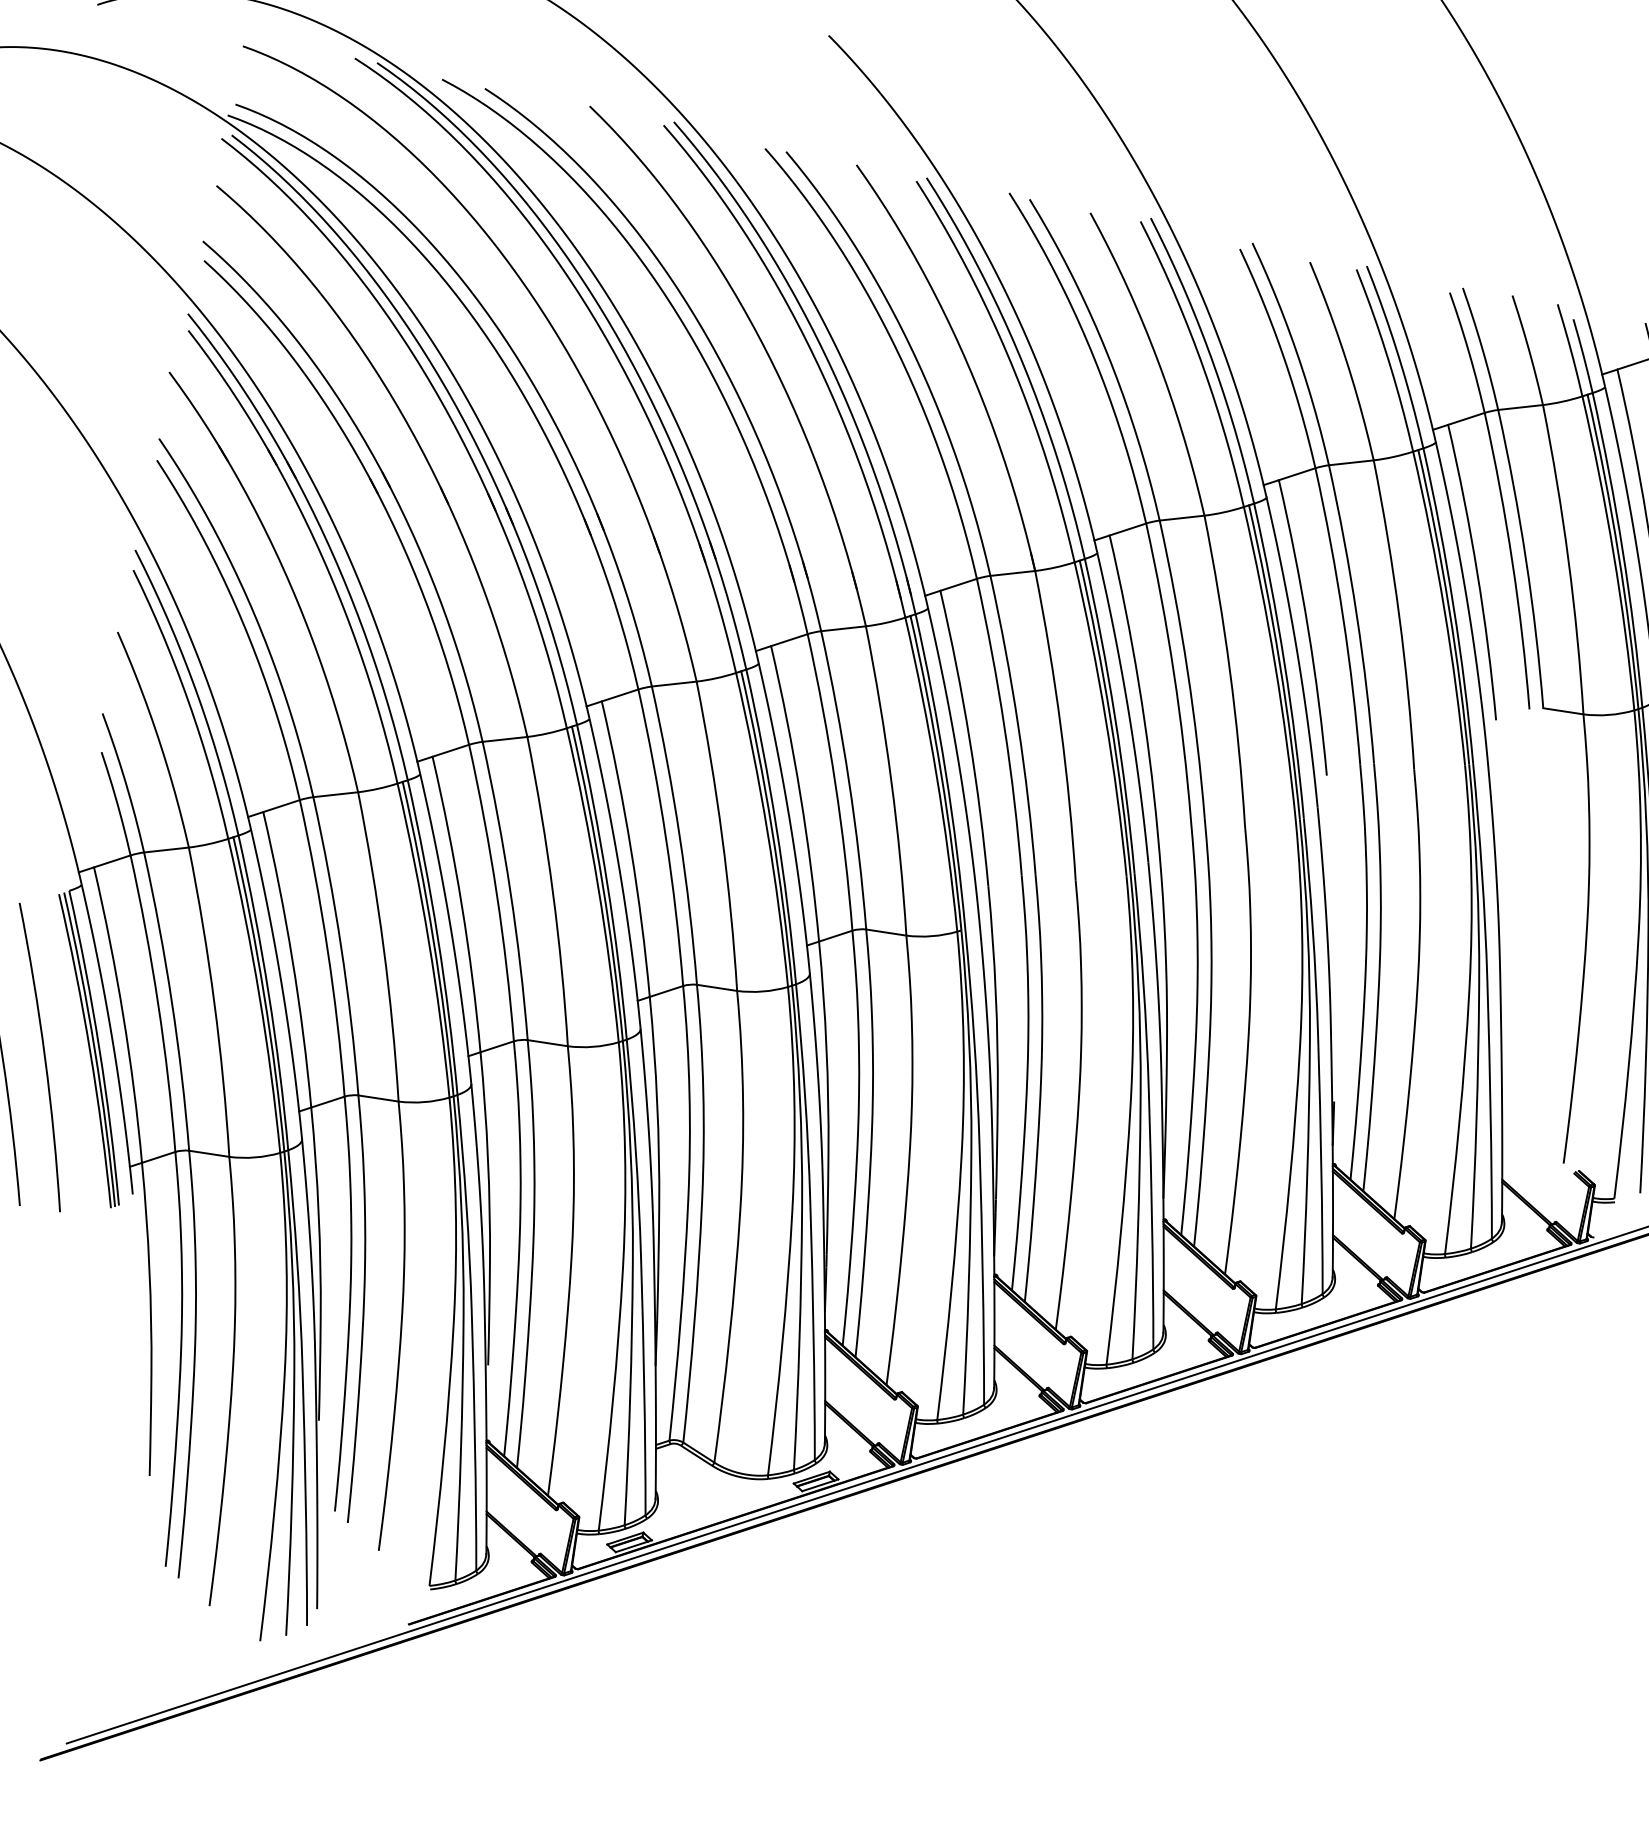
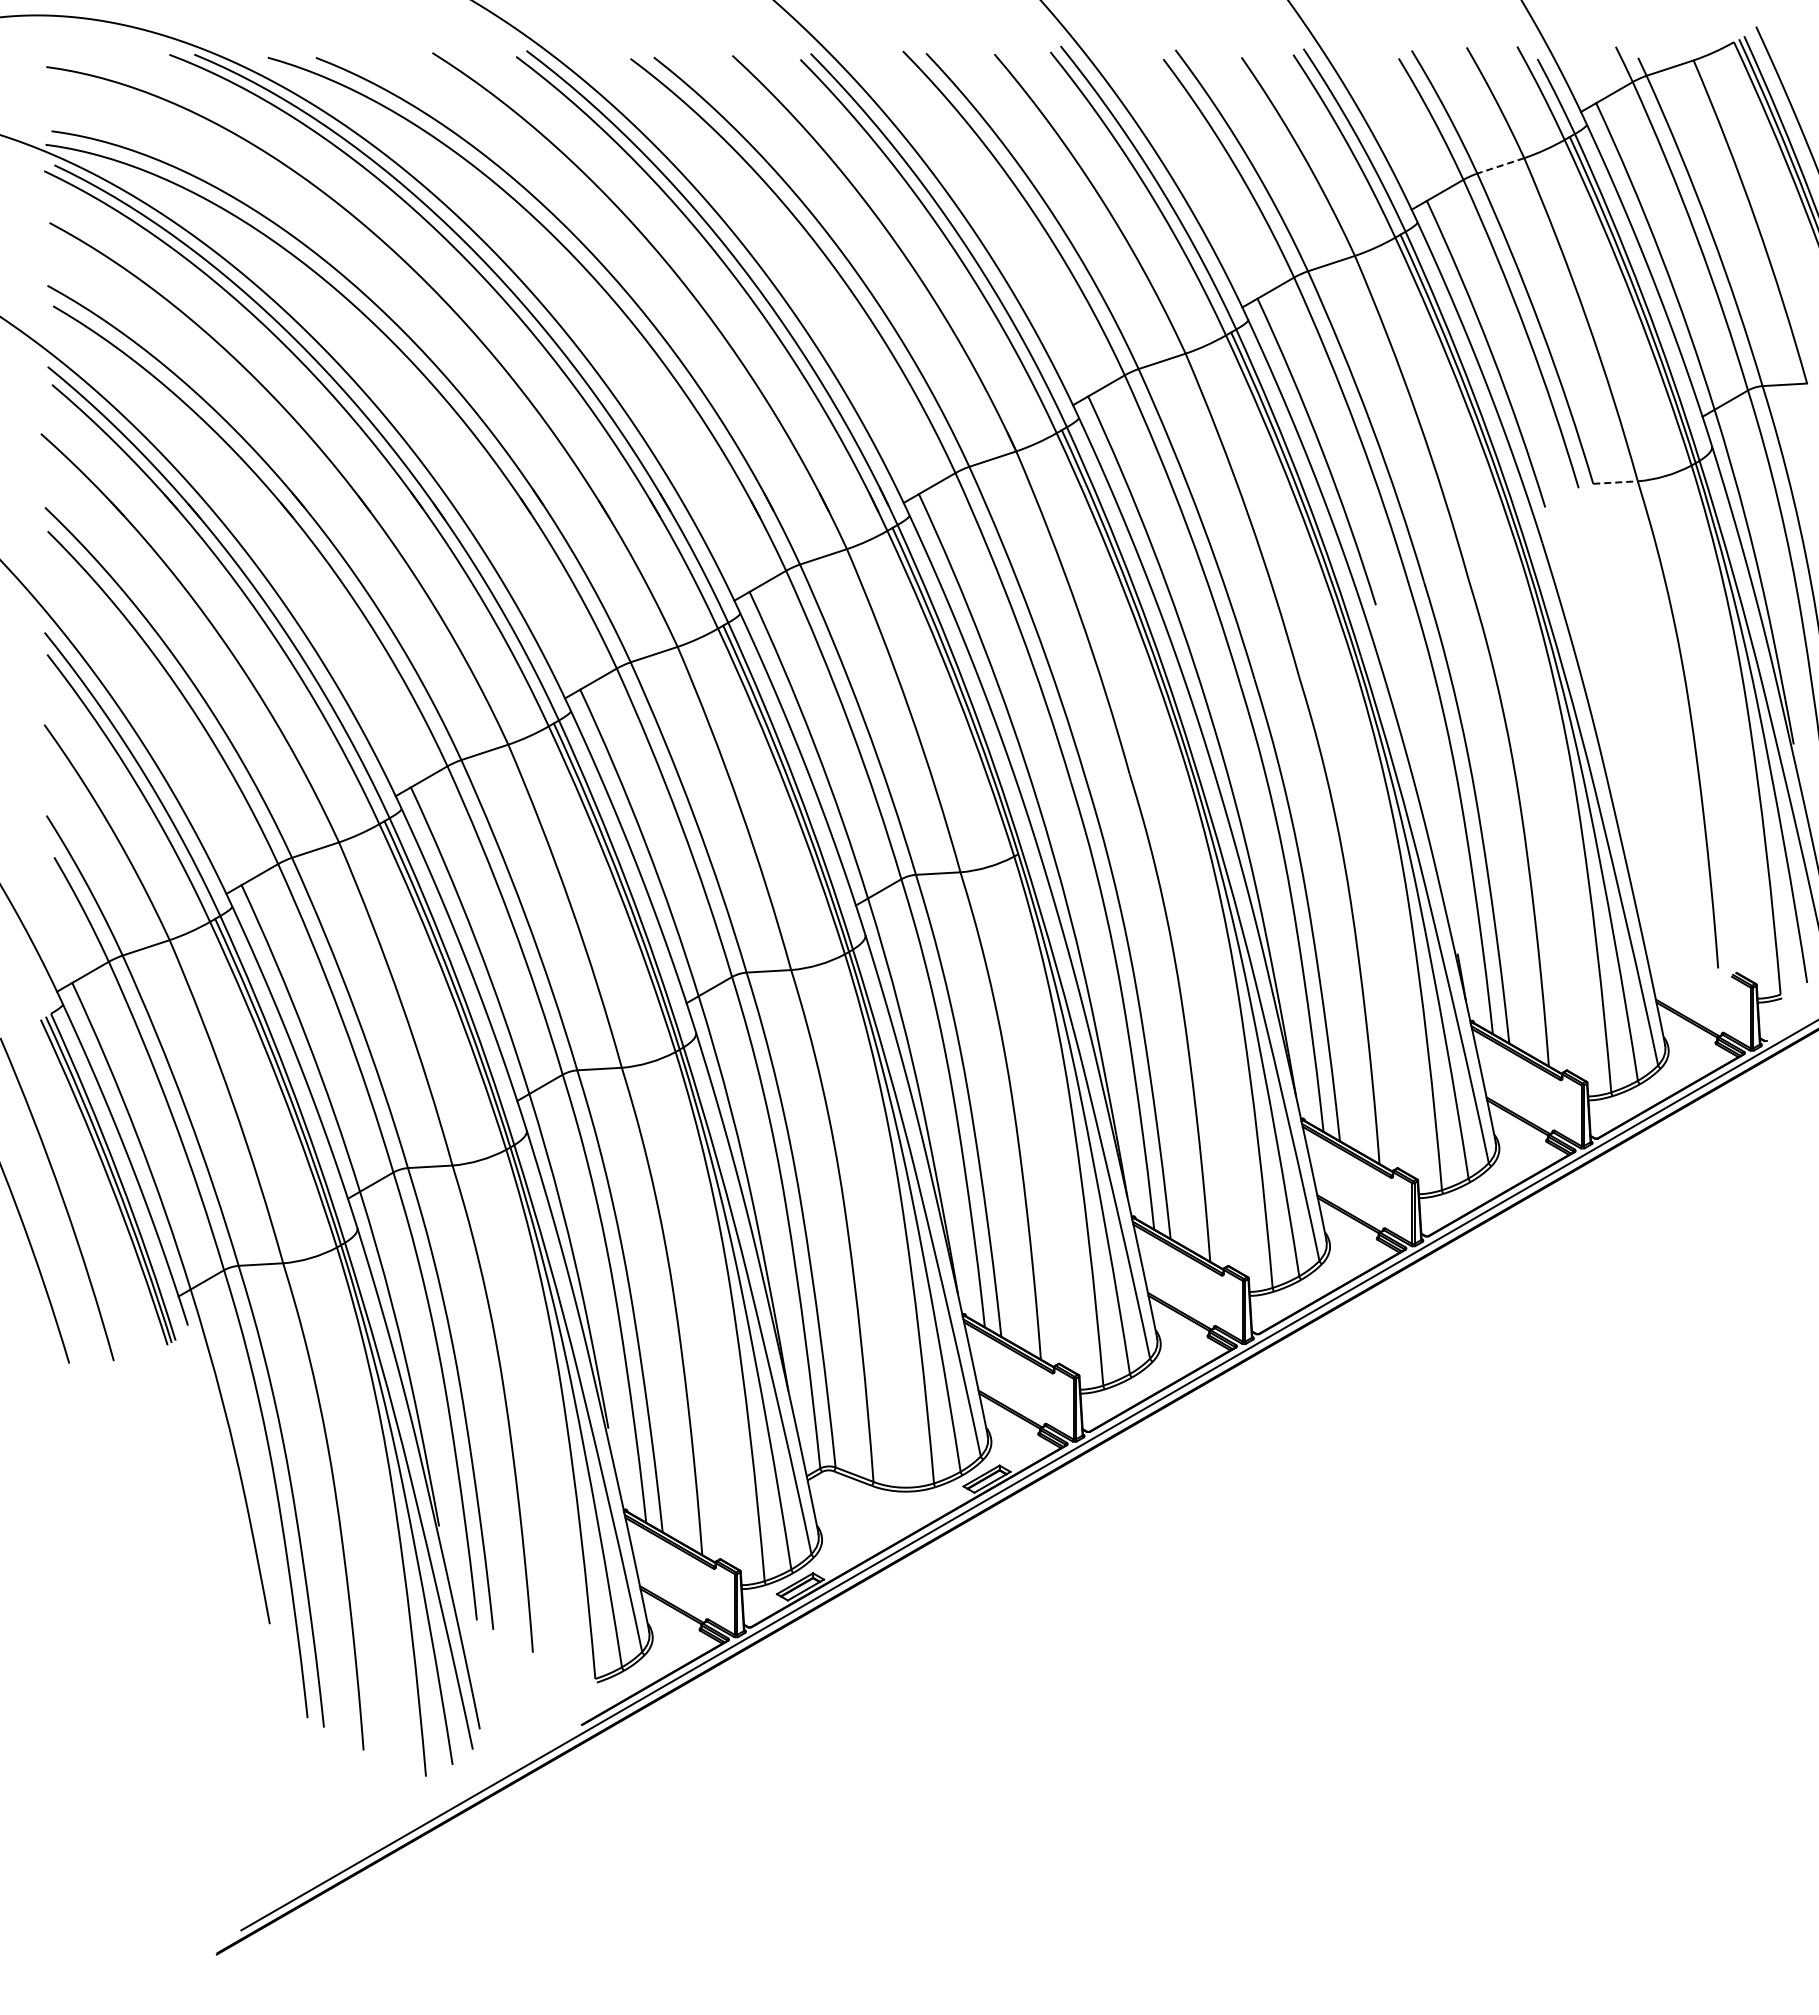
line: (1520, 407) -> (1500, 165), solid -> dashed
line: (1564, 711) -> (1616, 482), solid -> dashed

